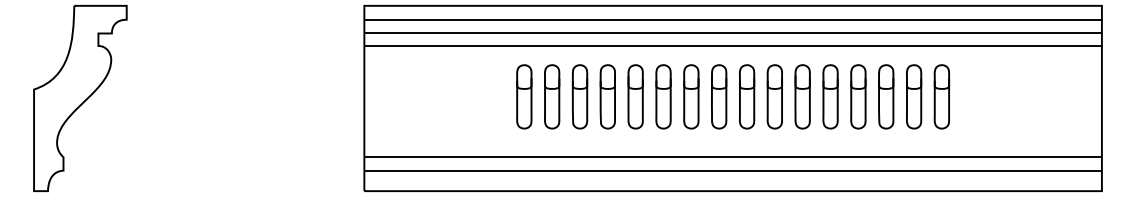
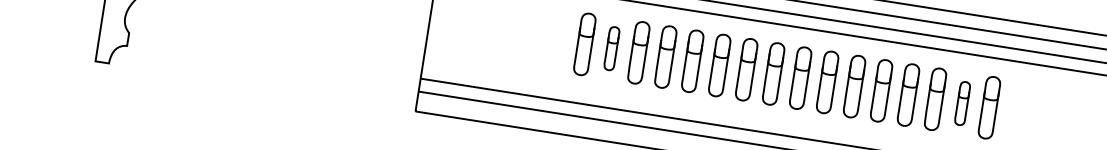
part: (552, 96) -> (612, 48), size x0.7
part: (914, 96) -> (962, 103), size x0.7

